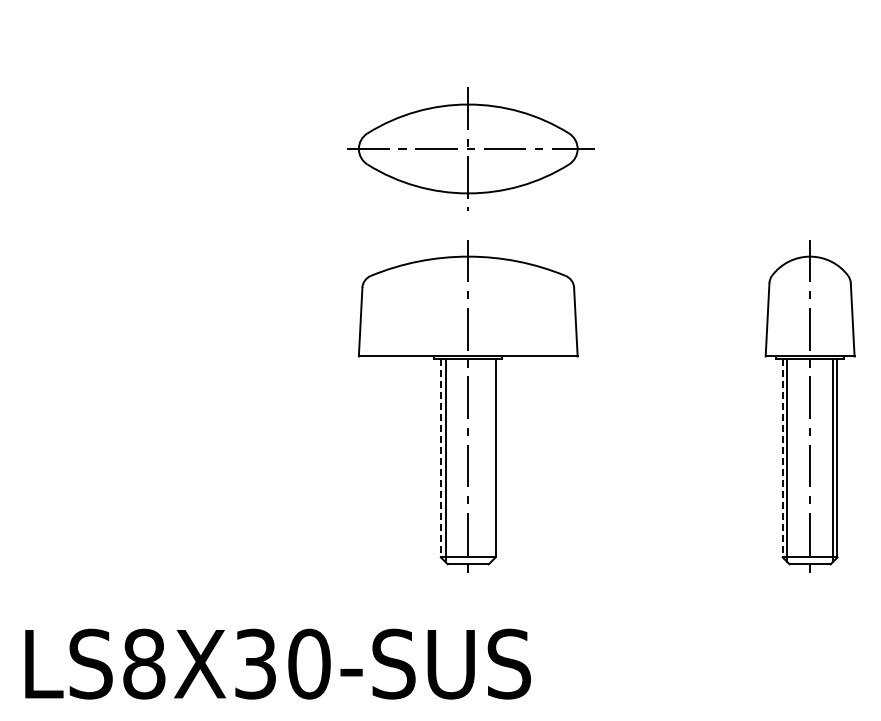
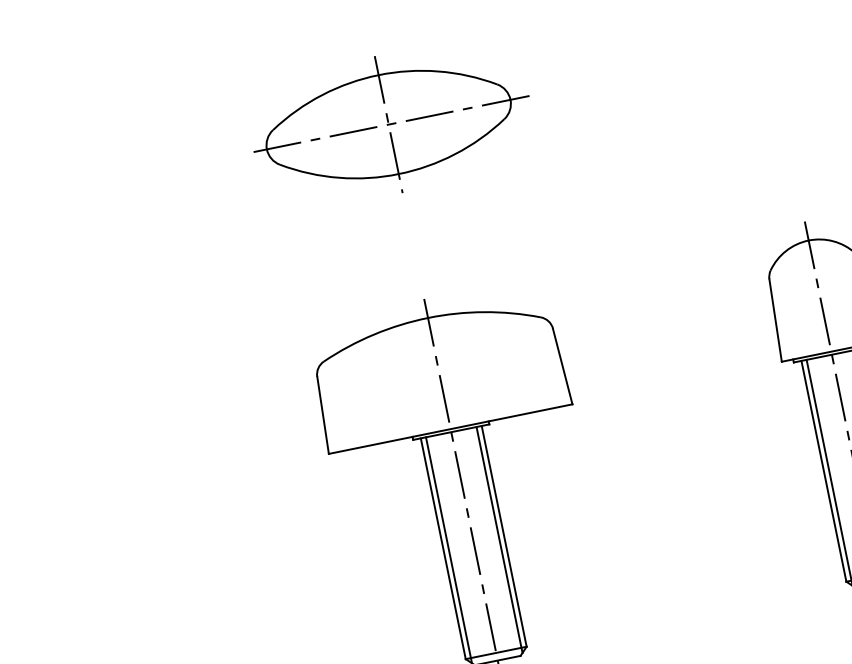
part: (470, 148) -> (391, 123), moved
line: (440, 458) -> (442, 549), dashed -> solid
line: (782, 458) -> (823, 471), dashed -> solid
line: (490, 460) -> (498, 539), added

